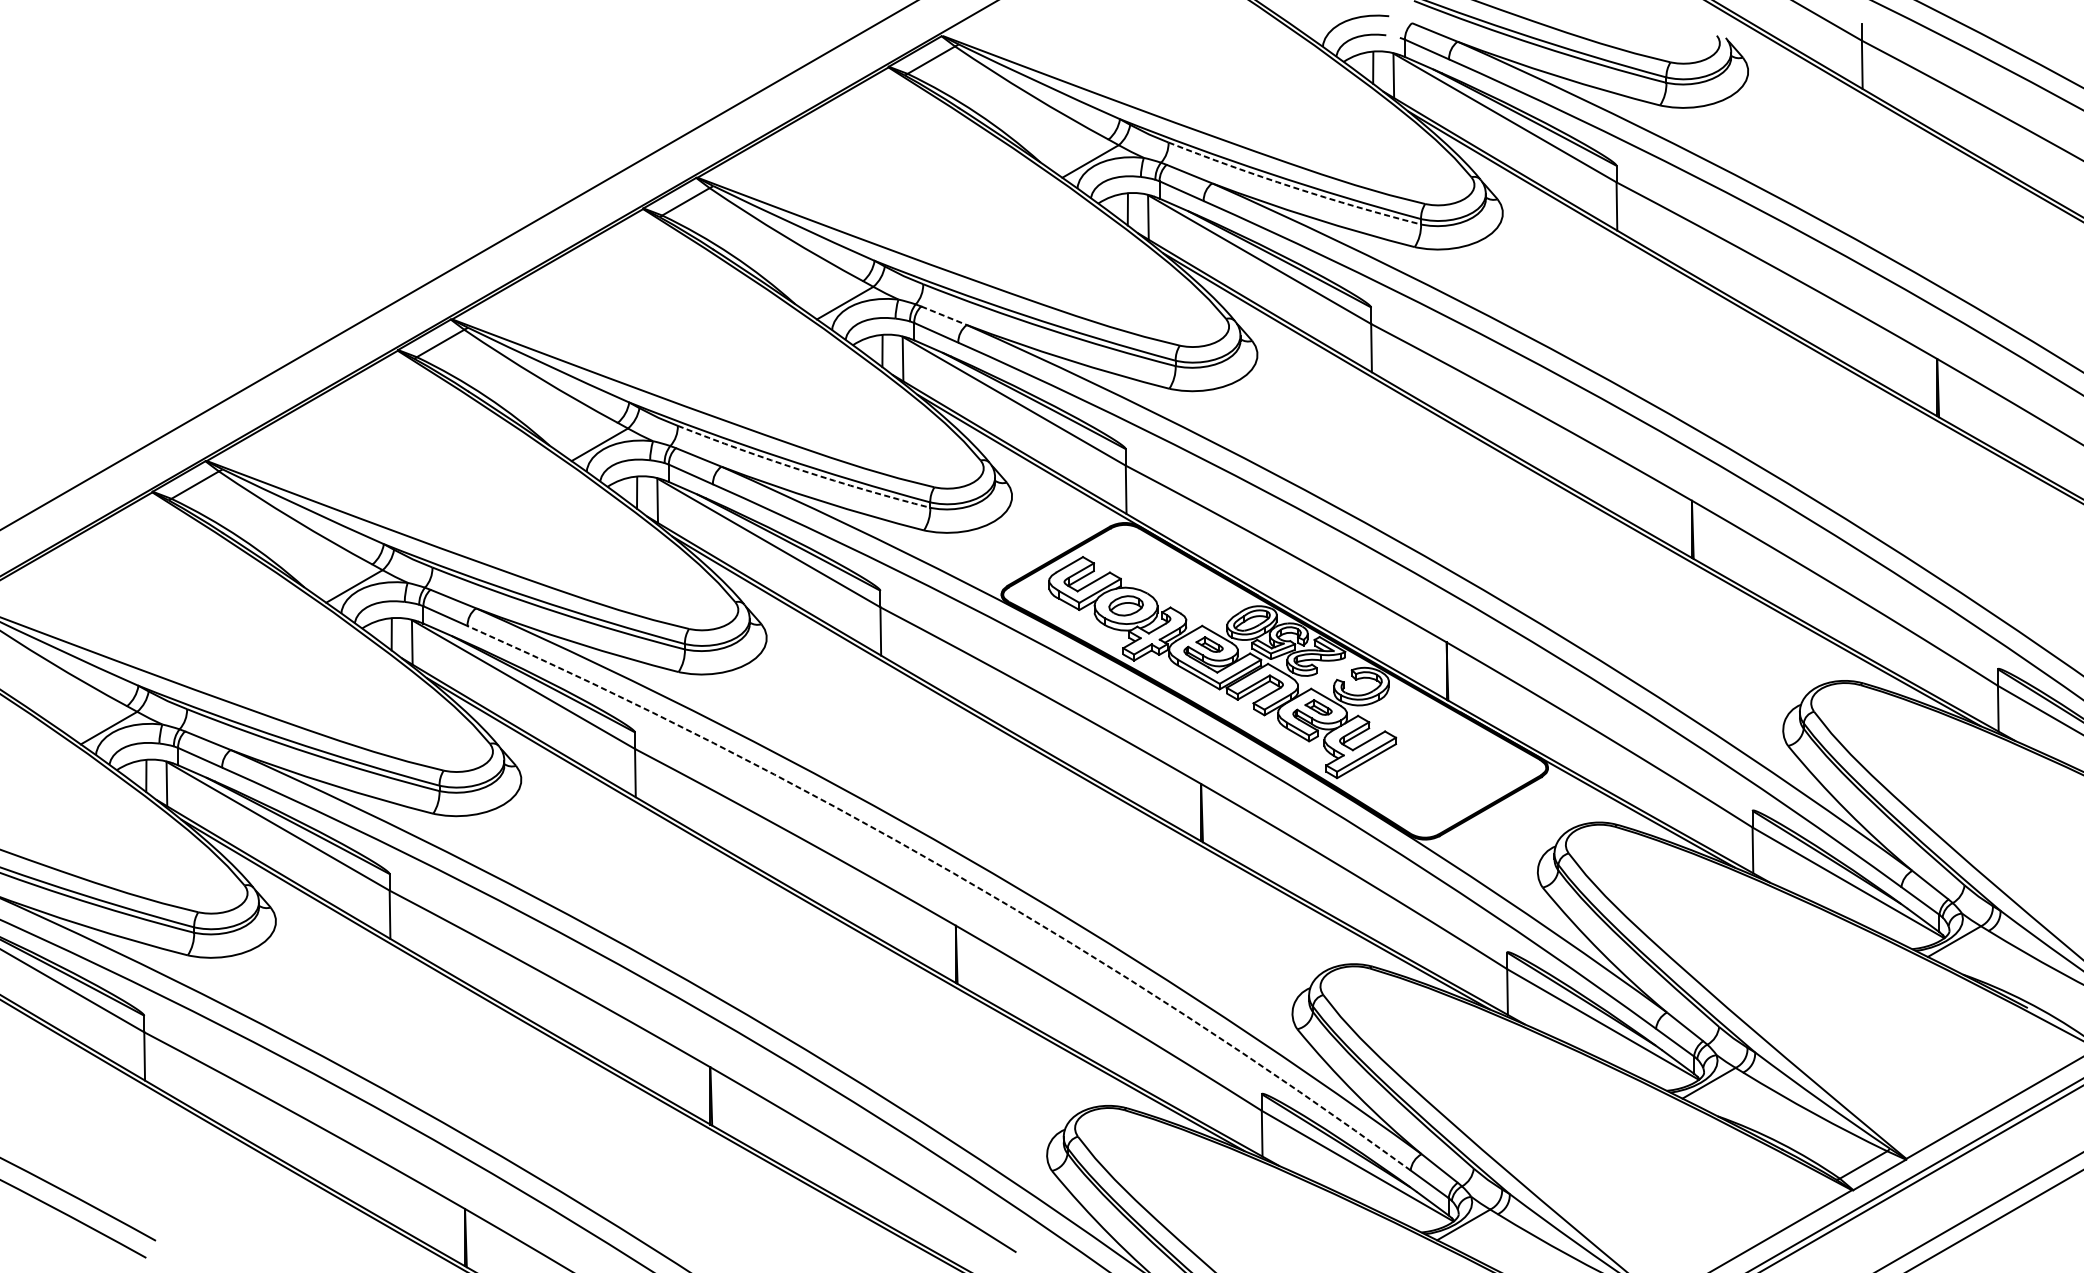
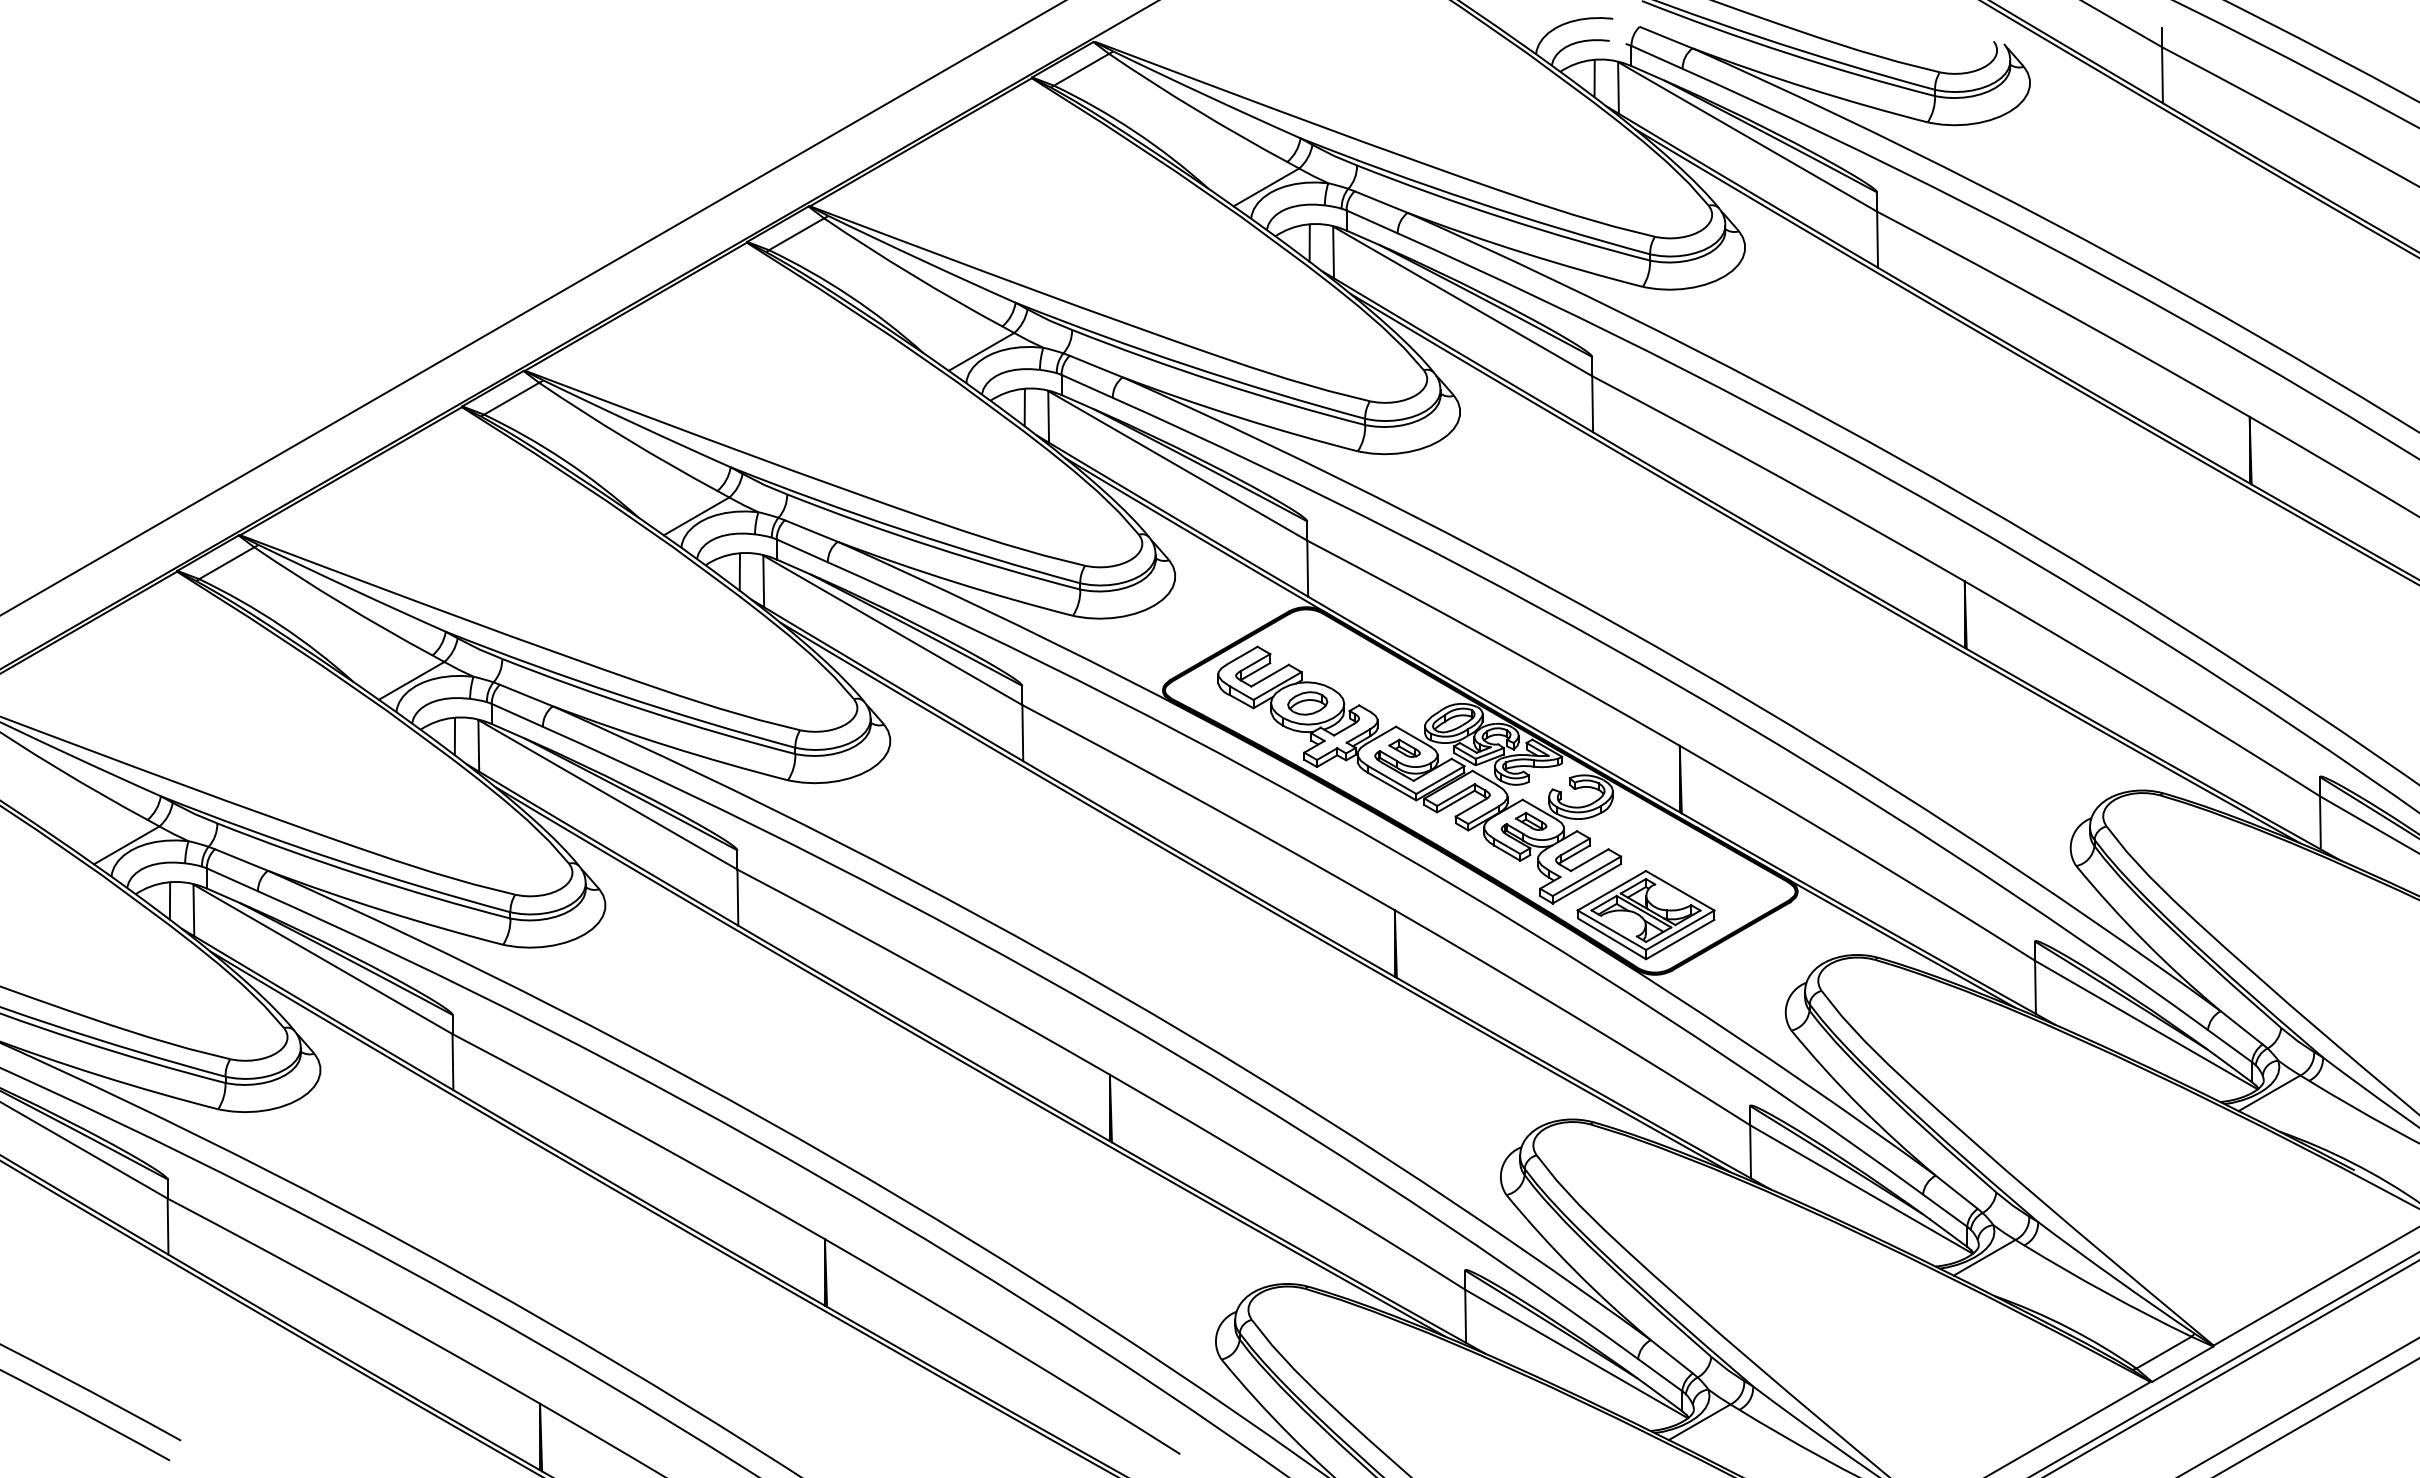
arc: (1293, 187) -> (1502, 217), dashed -> solid
line: (945, 316) -> (1097, 367), dashed -> solid
arc: (803, 470) -> (932, 546), dashed -> solid
part: (1417, 788) -> (1645, 915), added
arc: (953, 872) -> (1107, 1013), dashed -> solid

